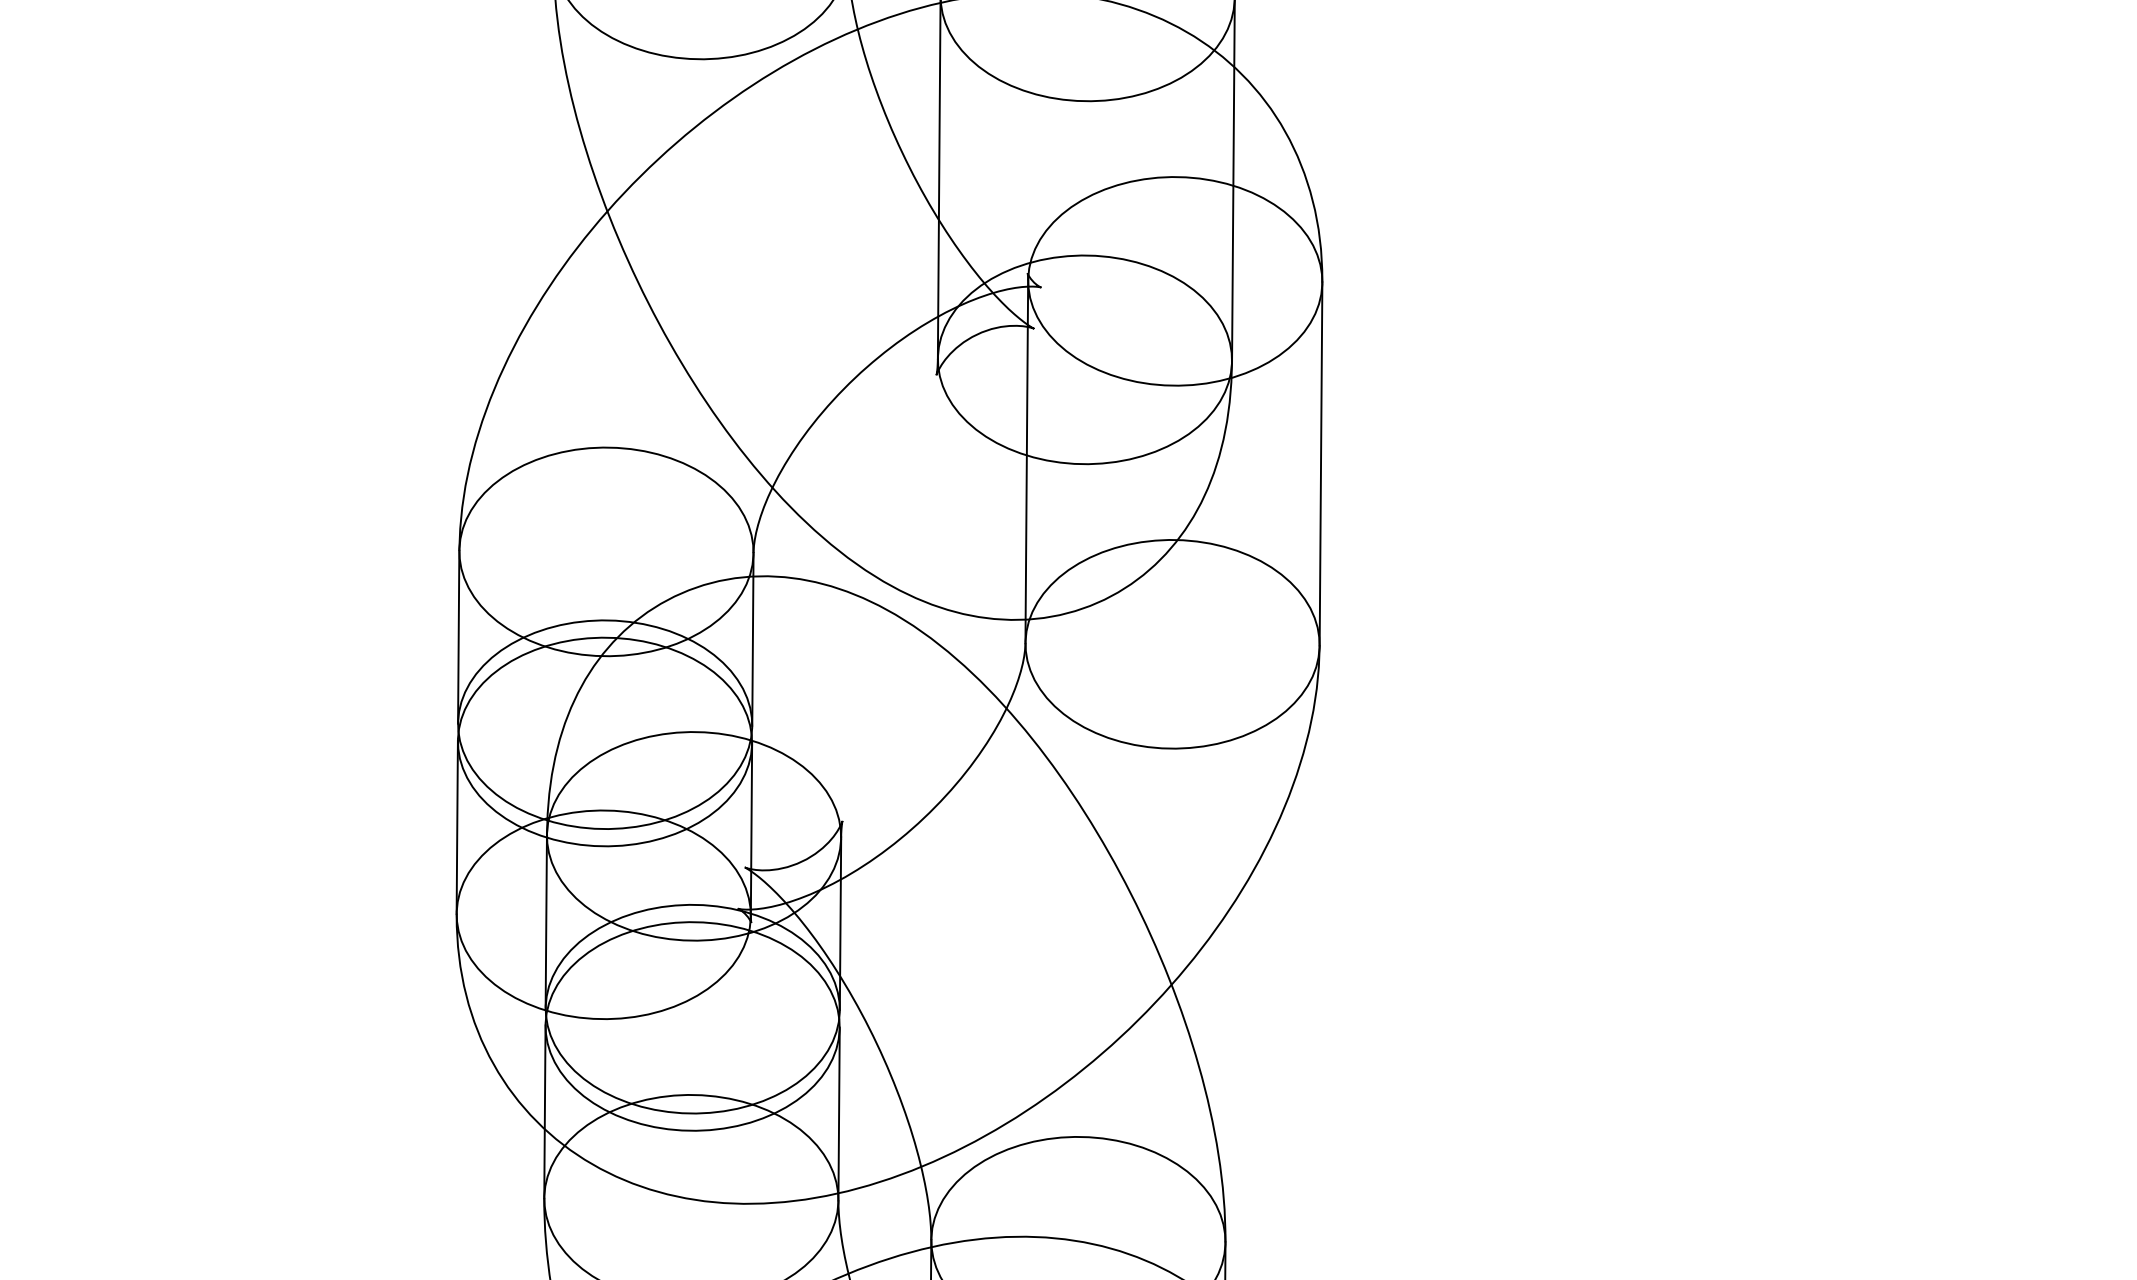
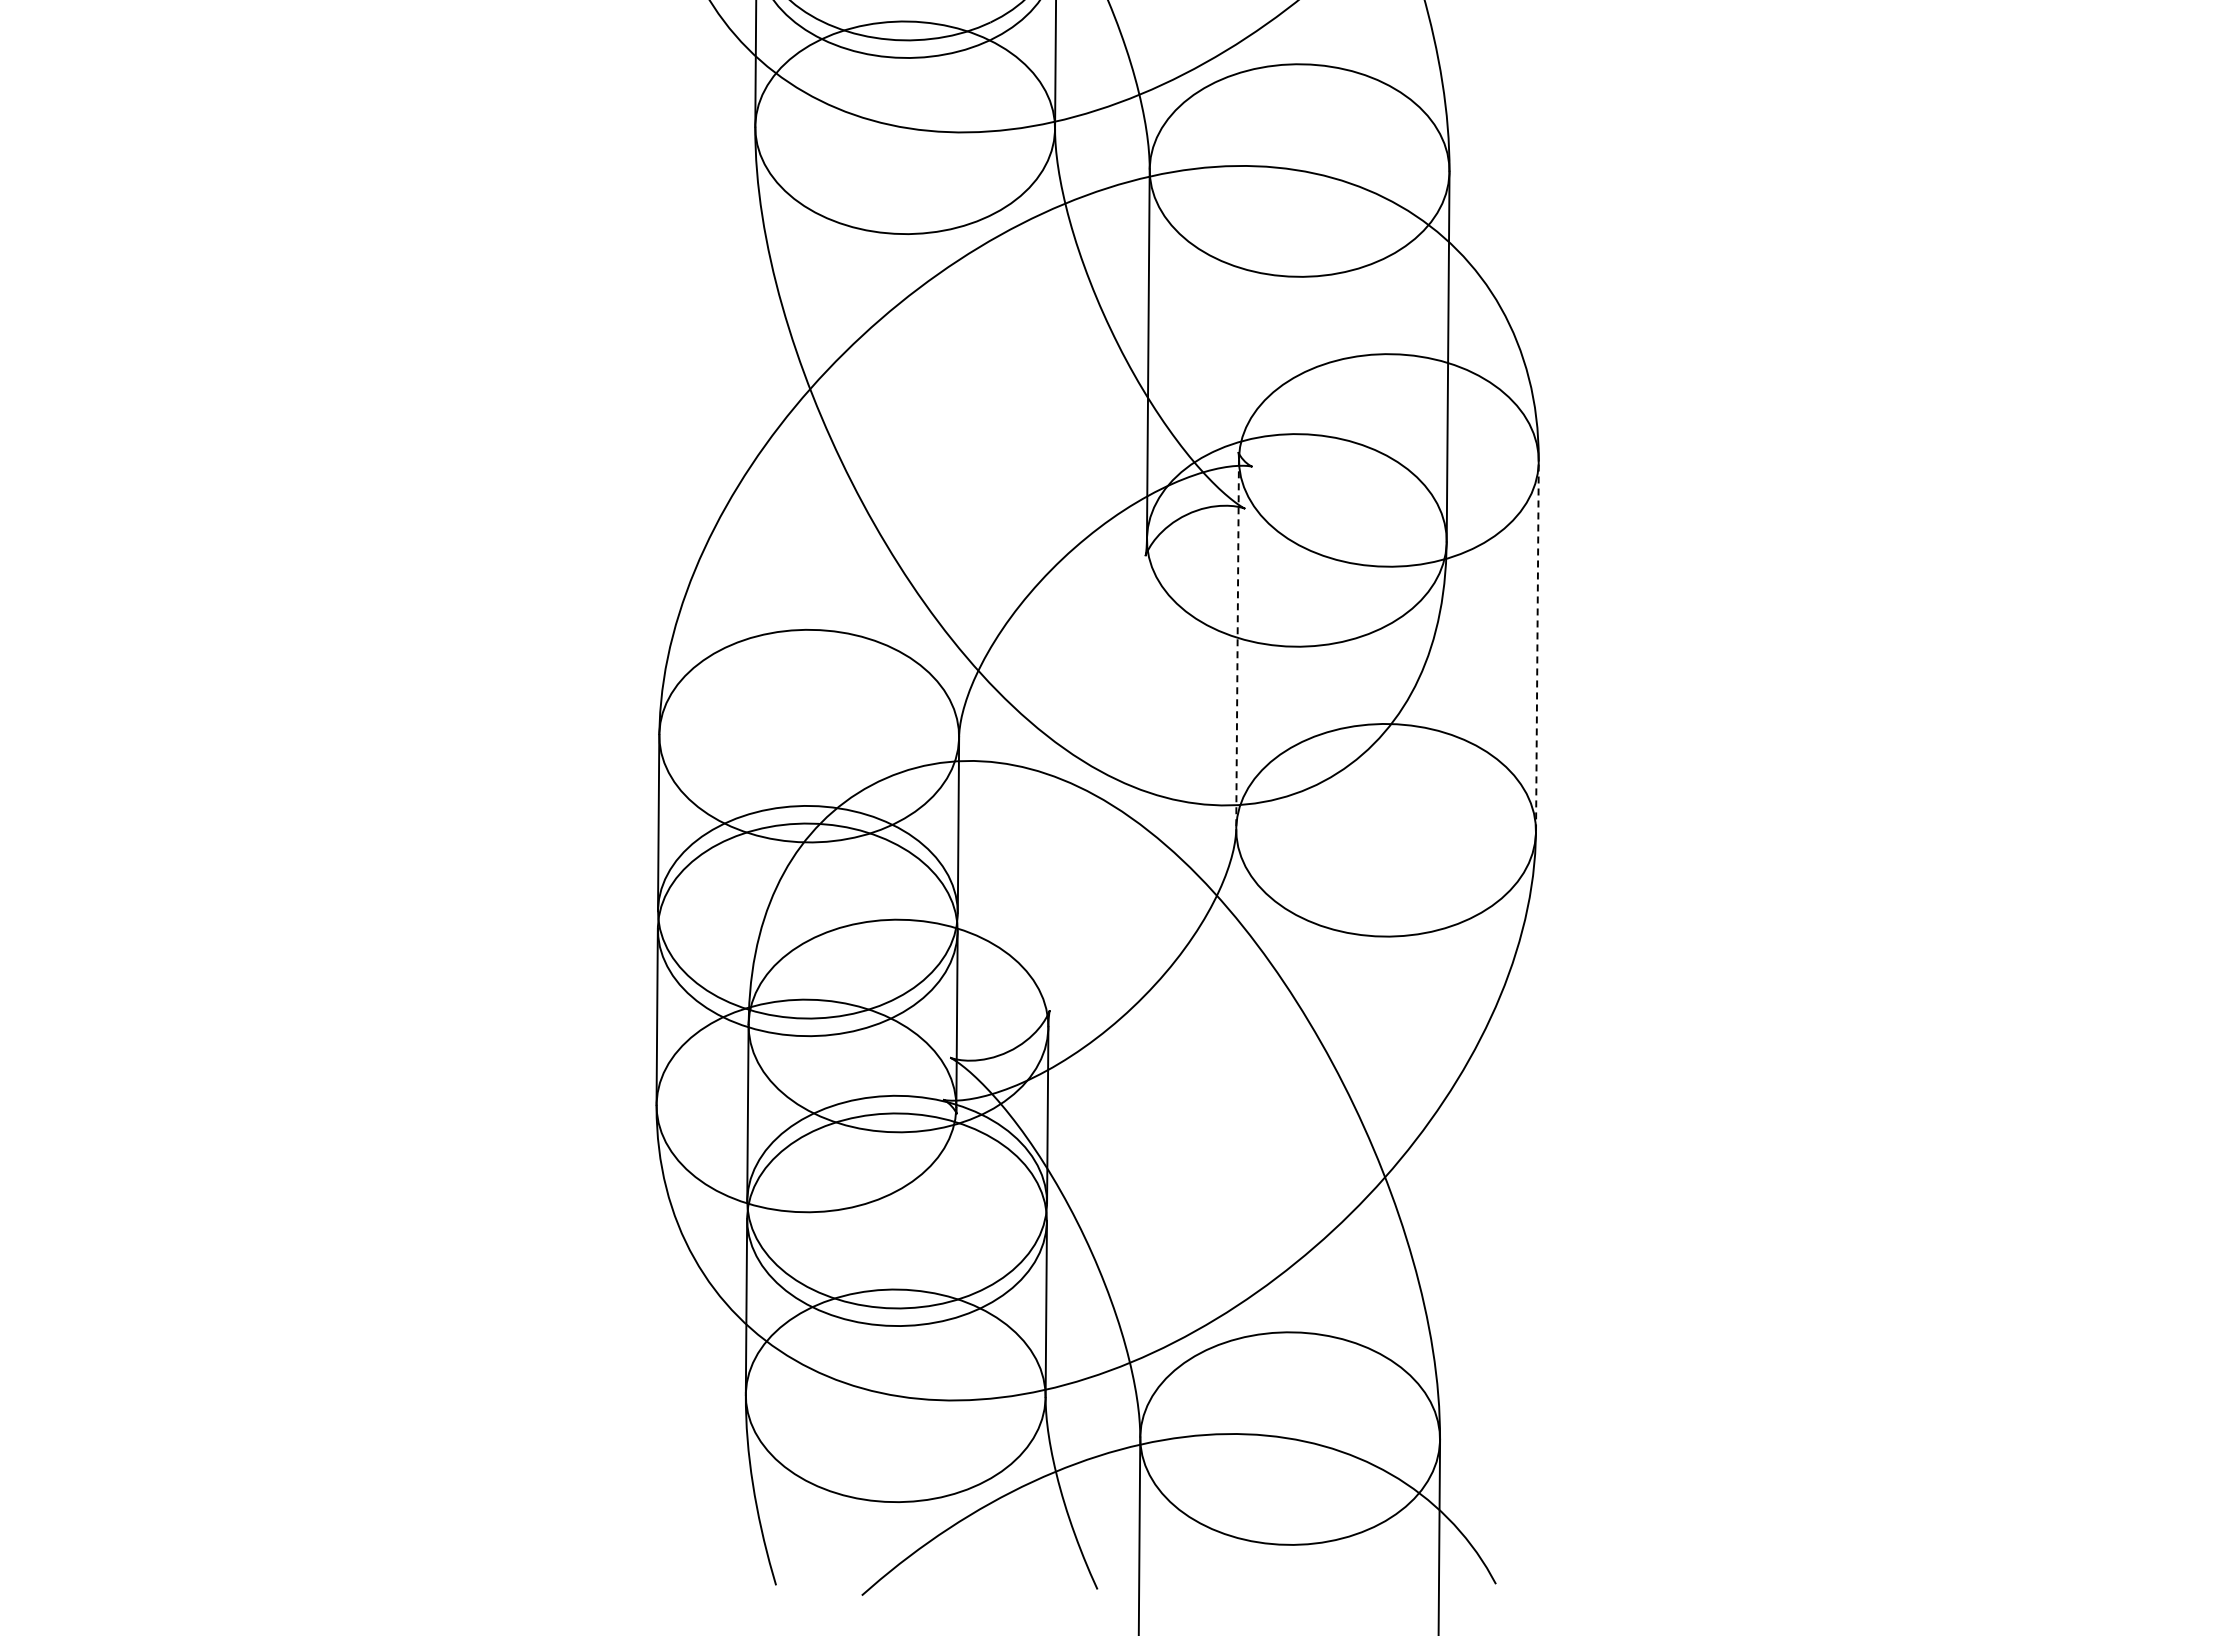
line: (1026, 461) -> (1237, 644), solid -> dashed
line: (1321, 463) -> (1537, 646), solid -> dashed

